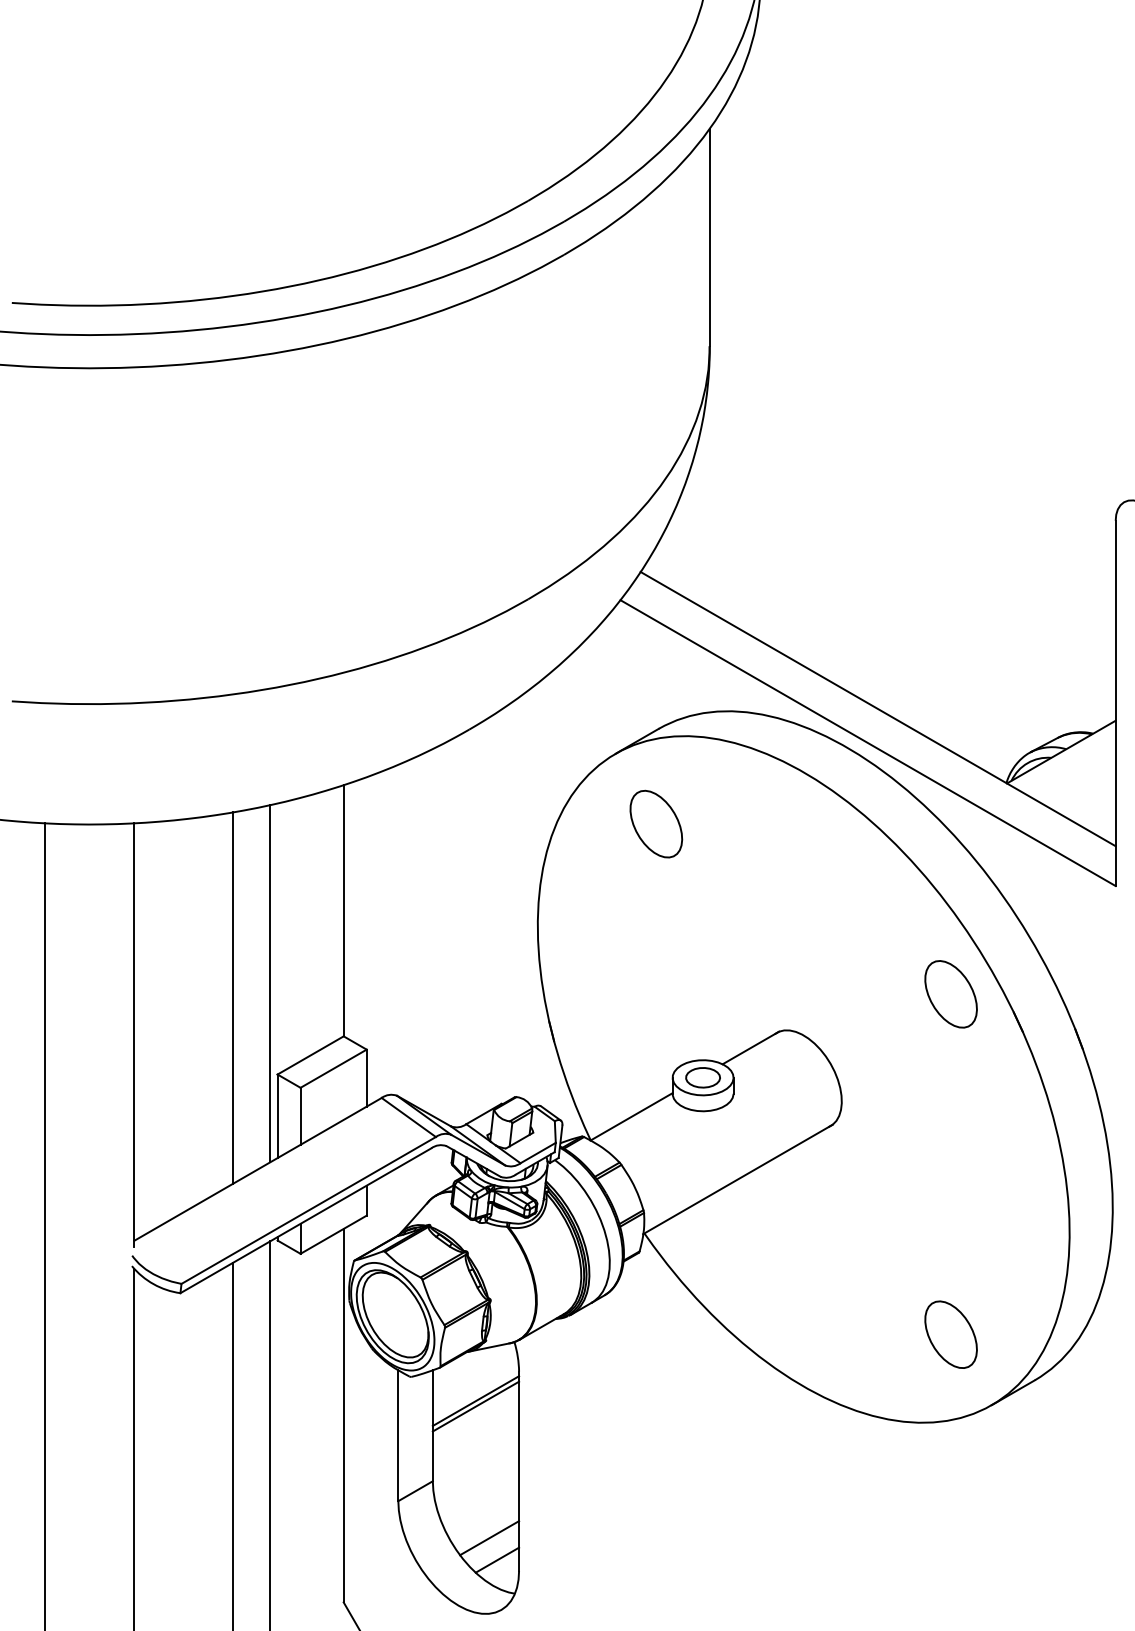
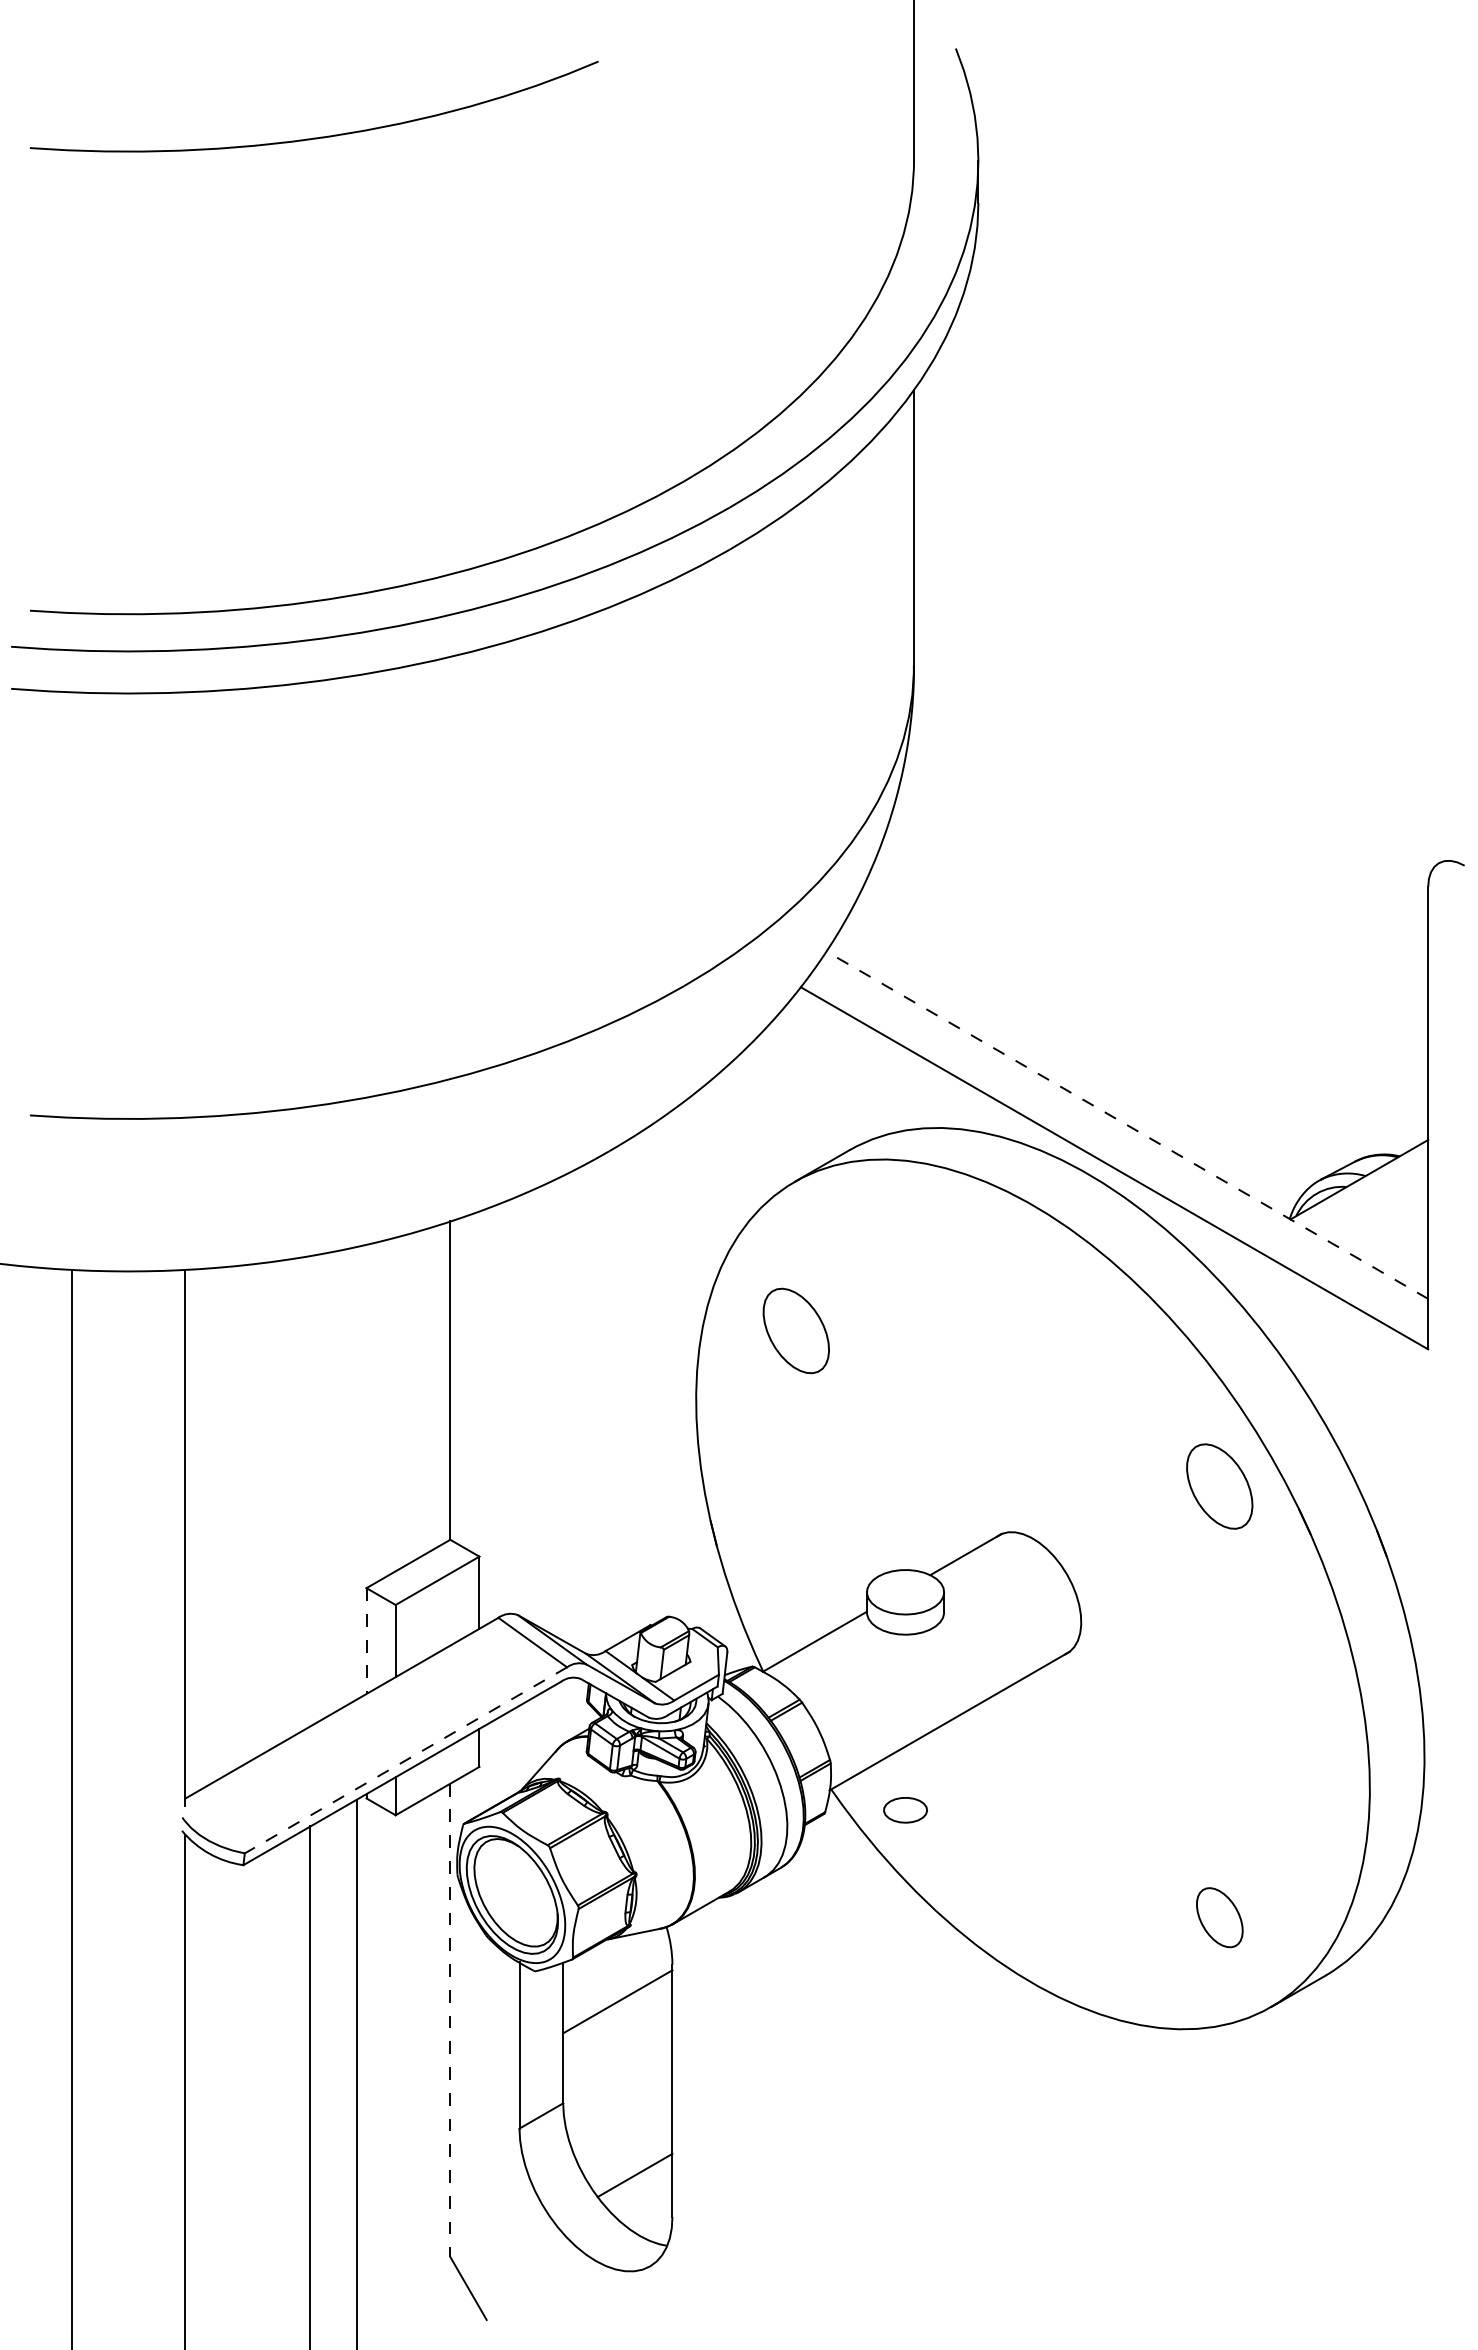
line: (877, 708) -> (1126, 1124), solid -> dashed
part: (655, 823) -> (795, 1330), moved
line: (270, 983) -> (357, 1472), removed
line: (233, 997) -> (310, 1490), removed
part: (703, 1077) -> (905, 1810), moved
line: (277, 1116) -> (366, 1641), solid -> dashed
line: (308, 1210) -> (405, 1760), solid -> dashed
part: (950, 1334) -> (1219, 1917), size x0.7
line: (475, 1406) -> (617, 2008), removed
line: (343, 1415) -> (450, 2020), solid -> dashed
line: (497, 1560) -> (644, 2203), removed

